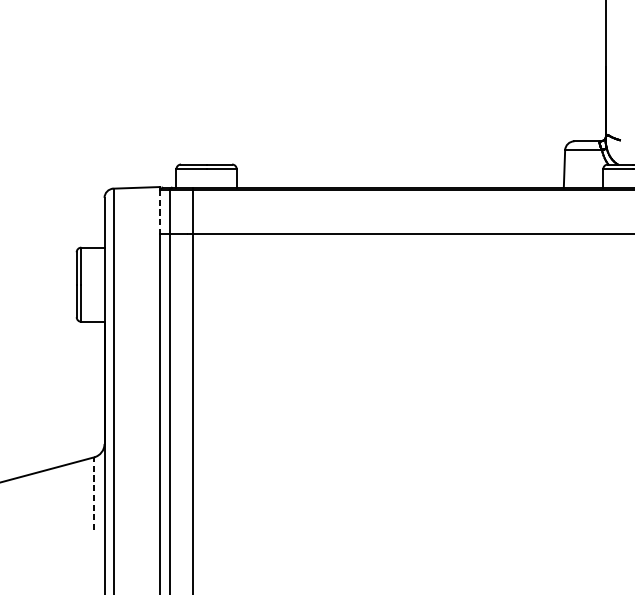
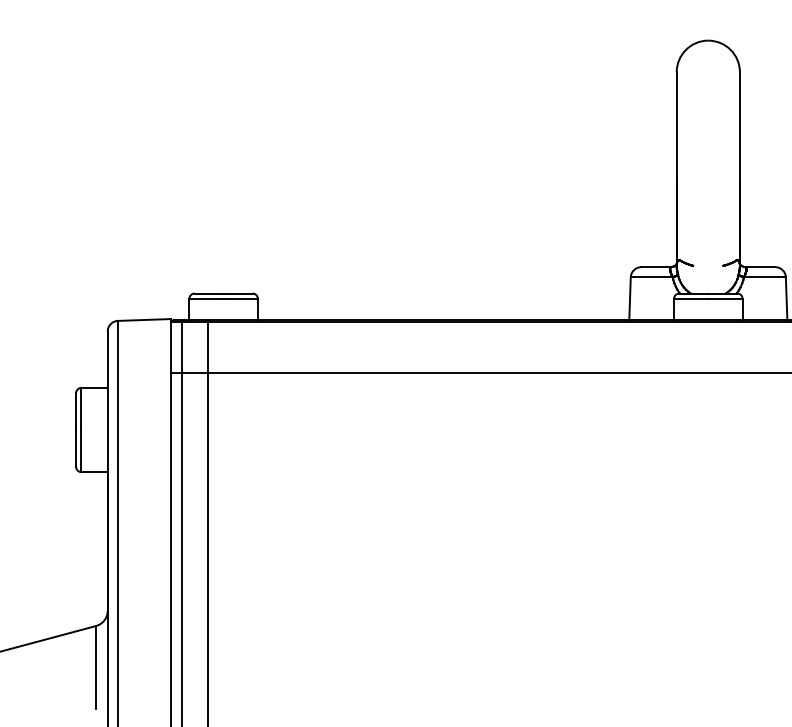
line: (159, 212) -> (170, 347), dashed -> solid
line: (94, 492) -> (96, 666), dashed -> solid

